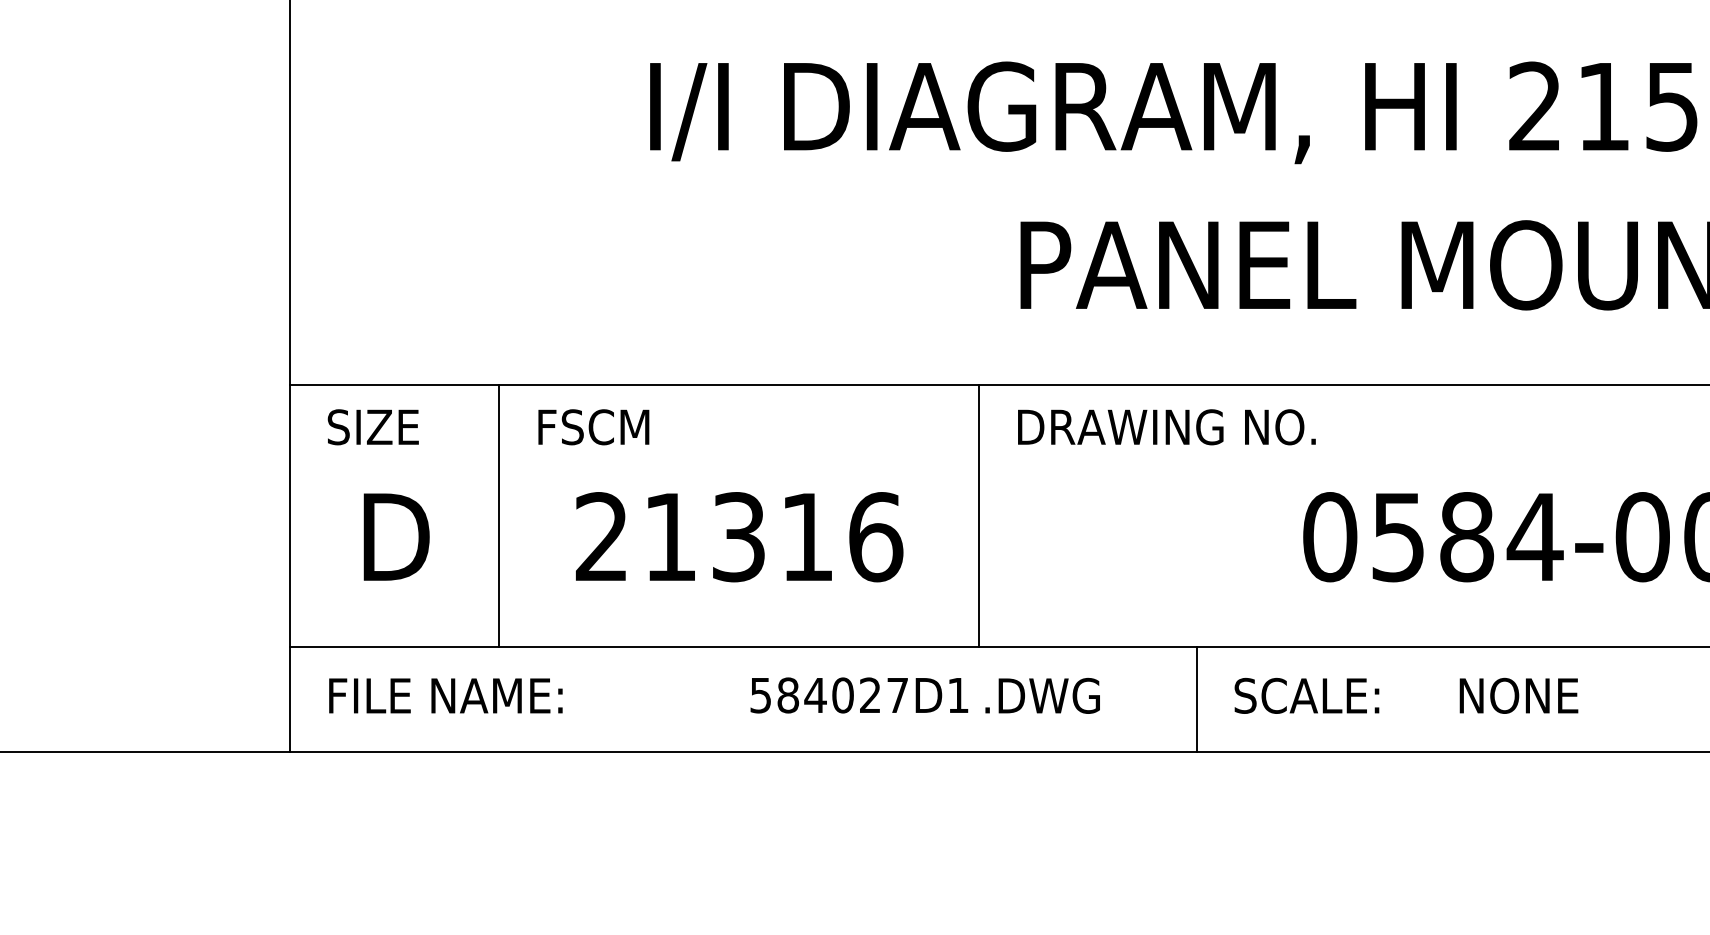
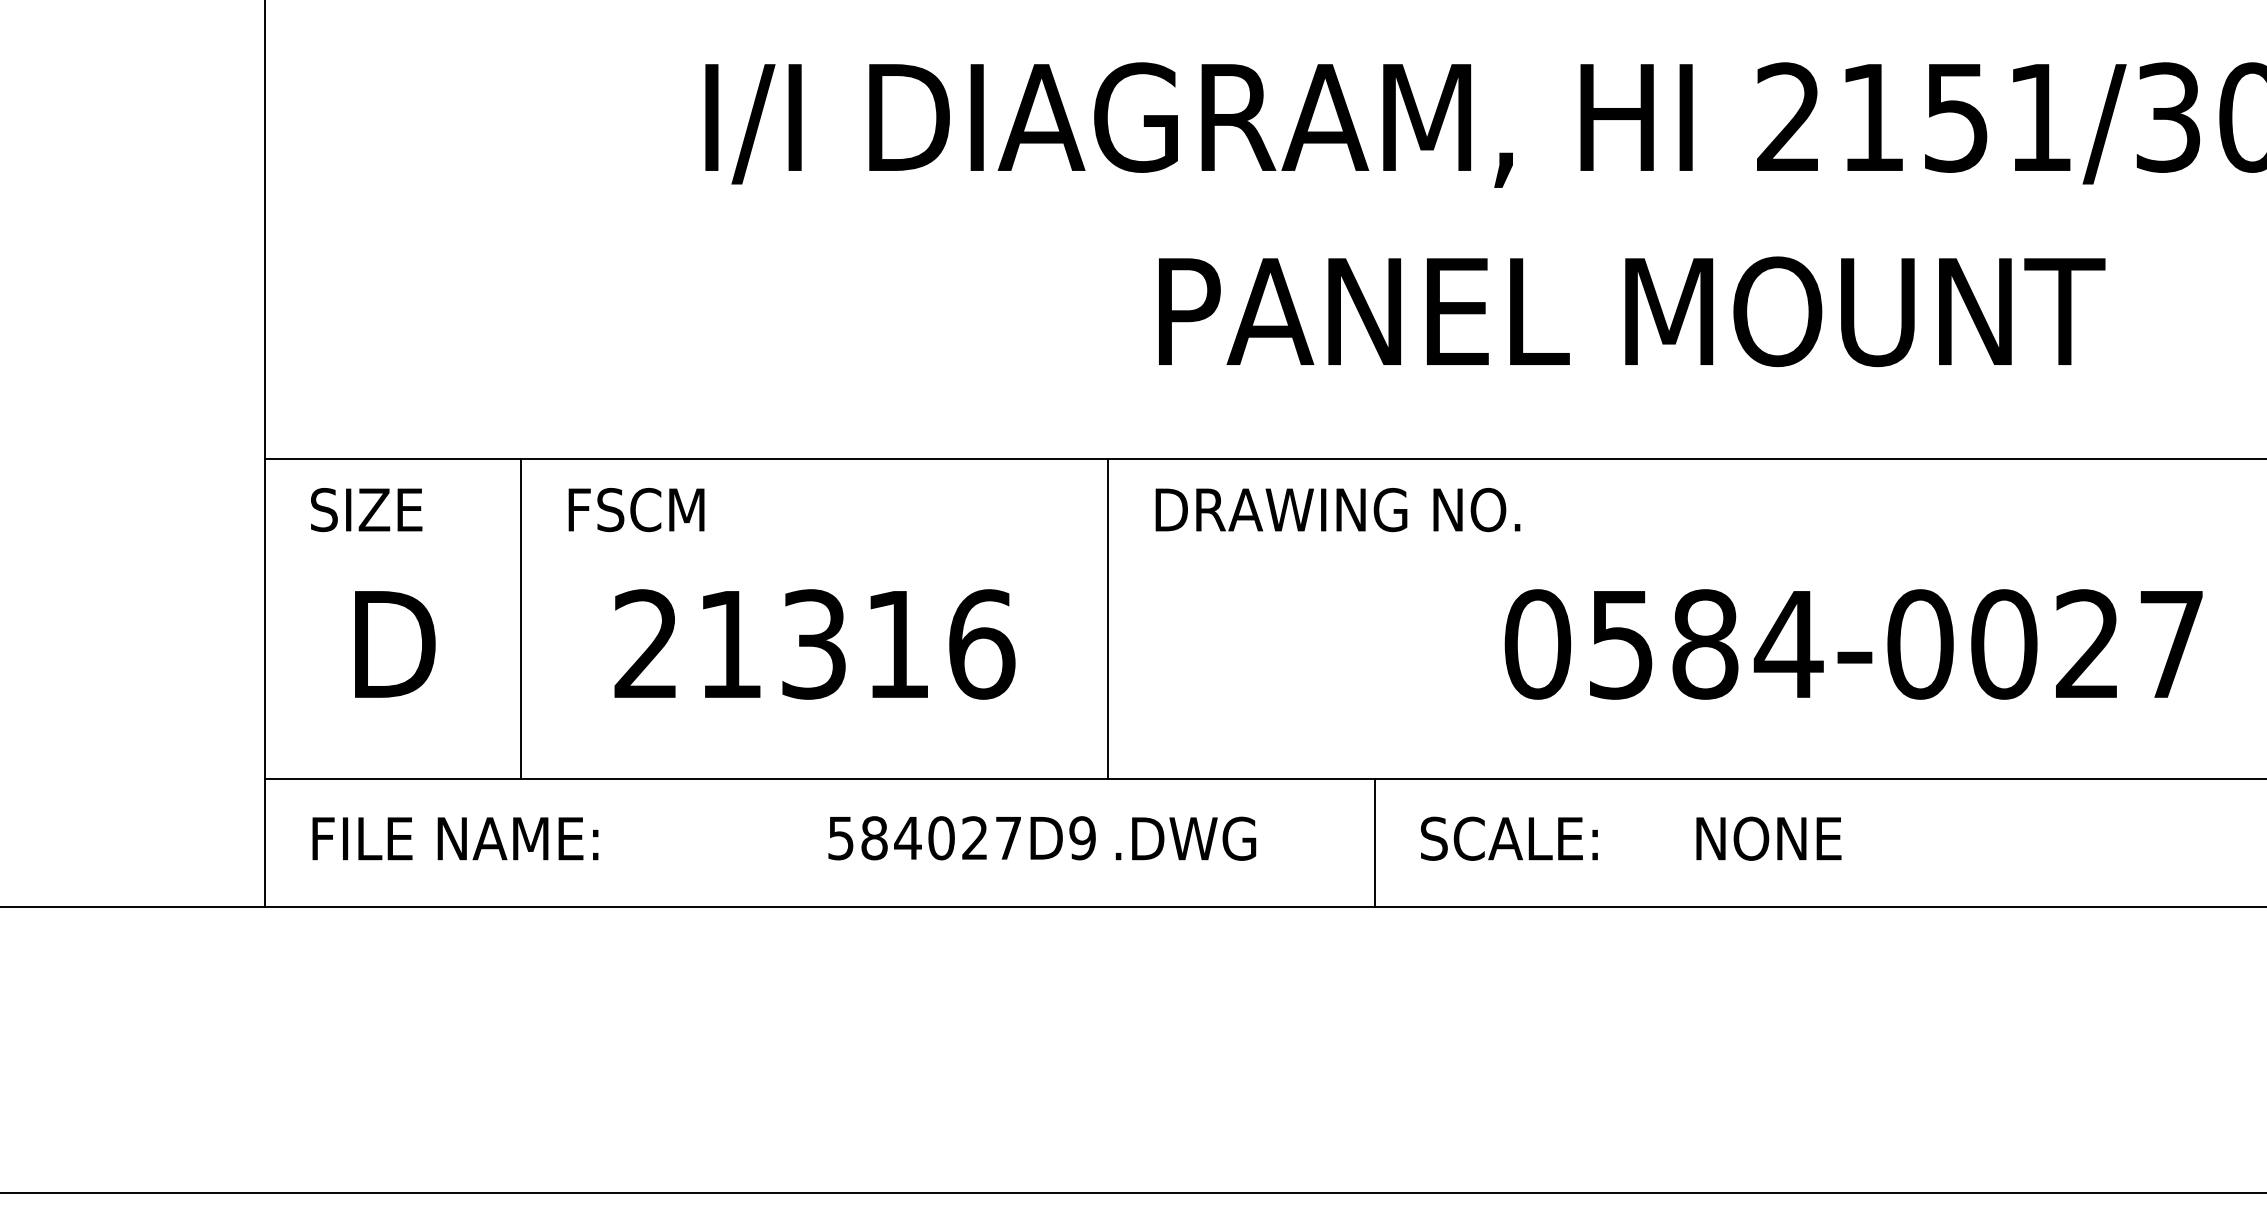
text: (958, 695) -> (1082, 838), 584027D1 -> 584027D9

